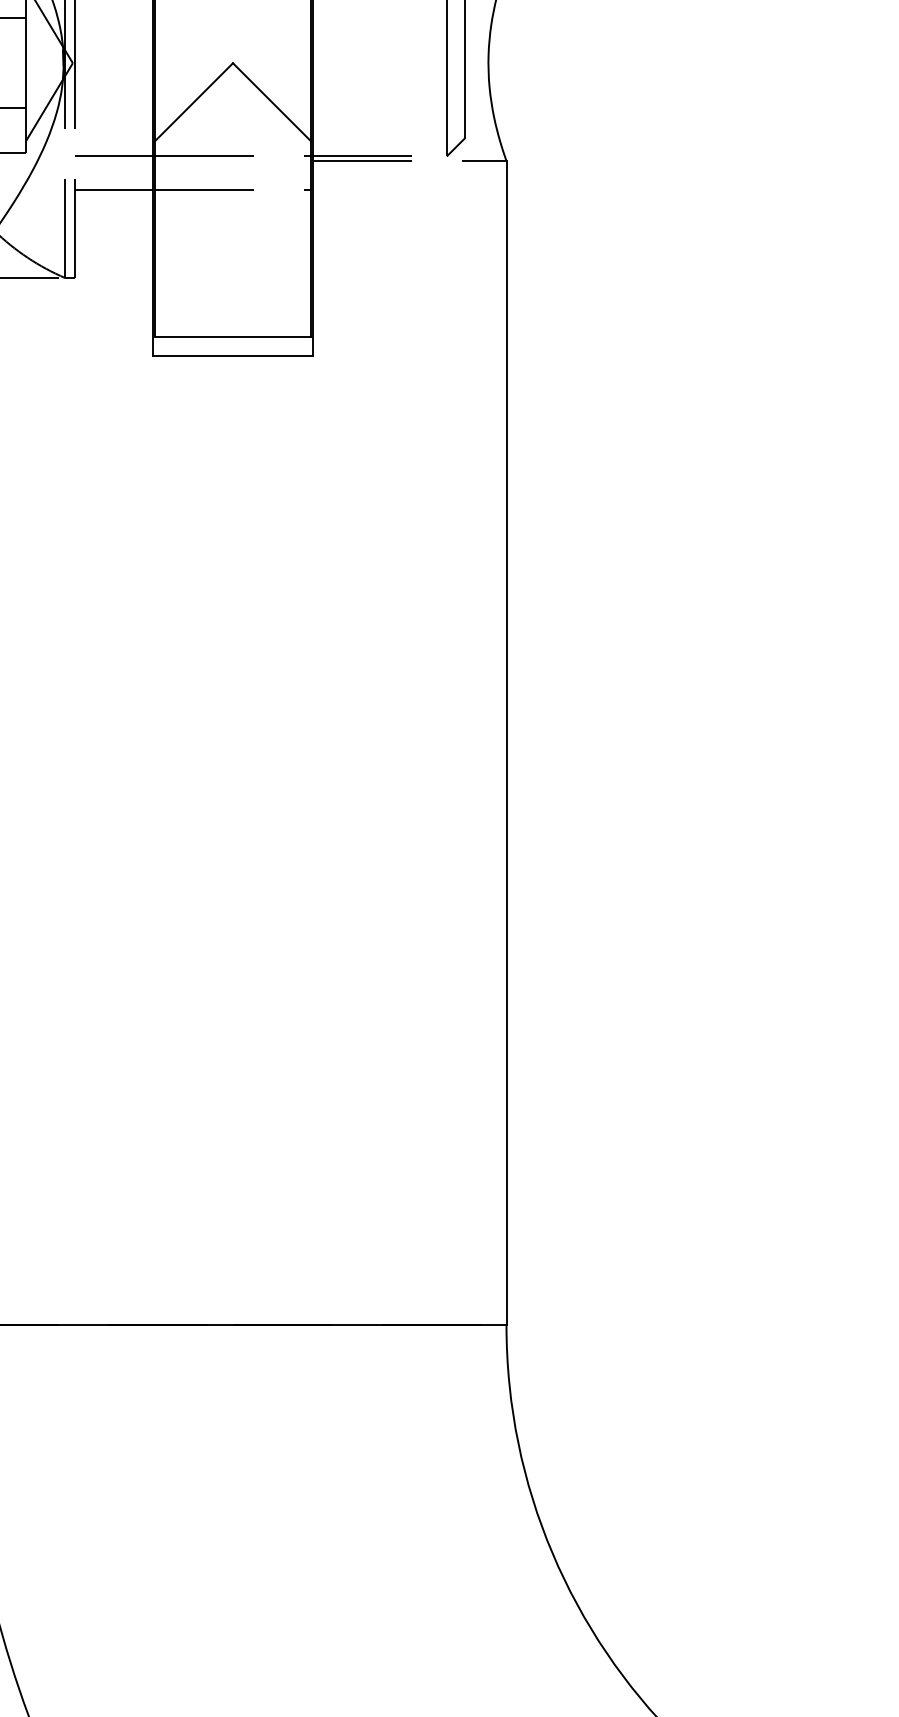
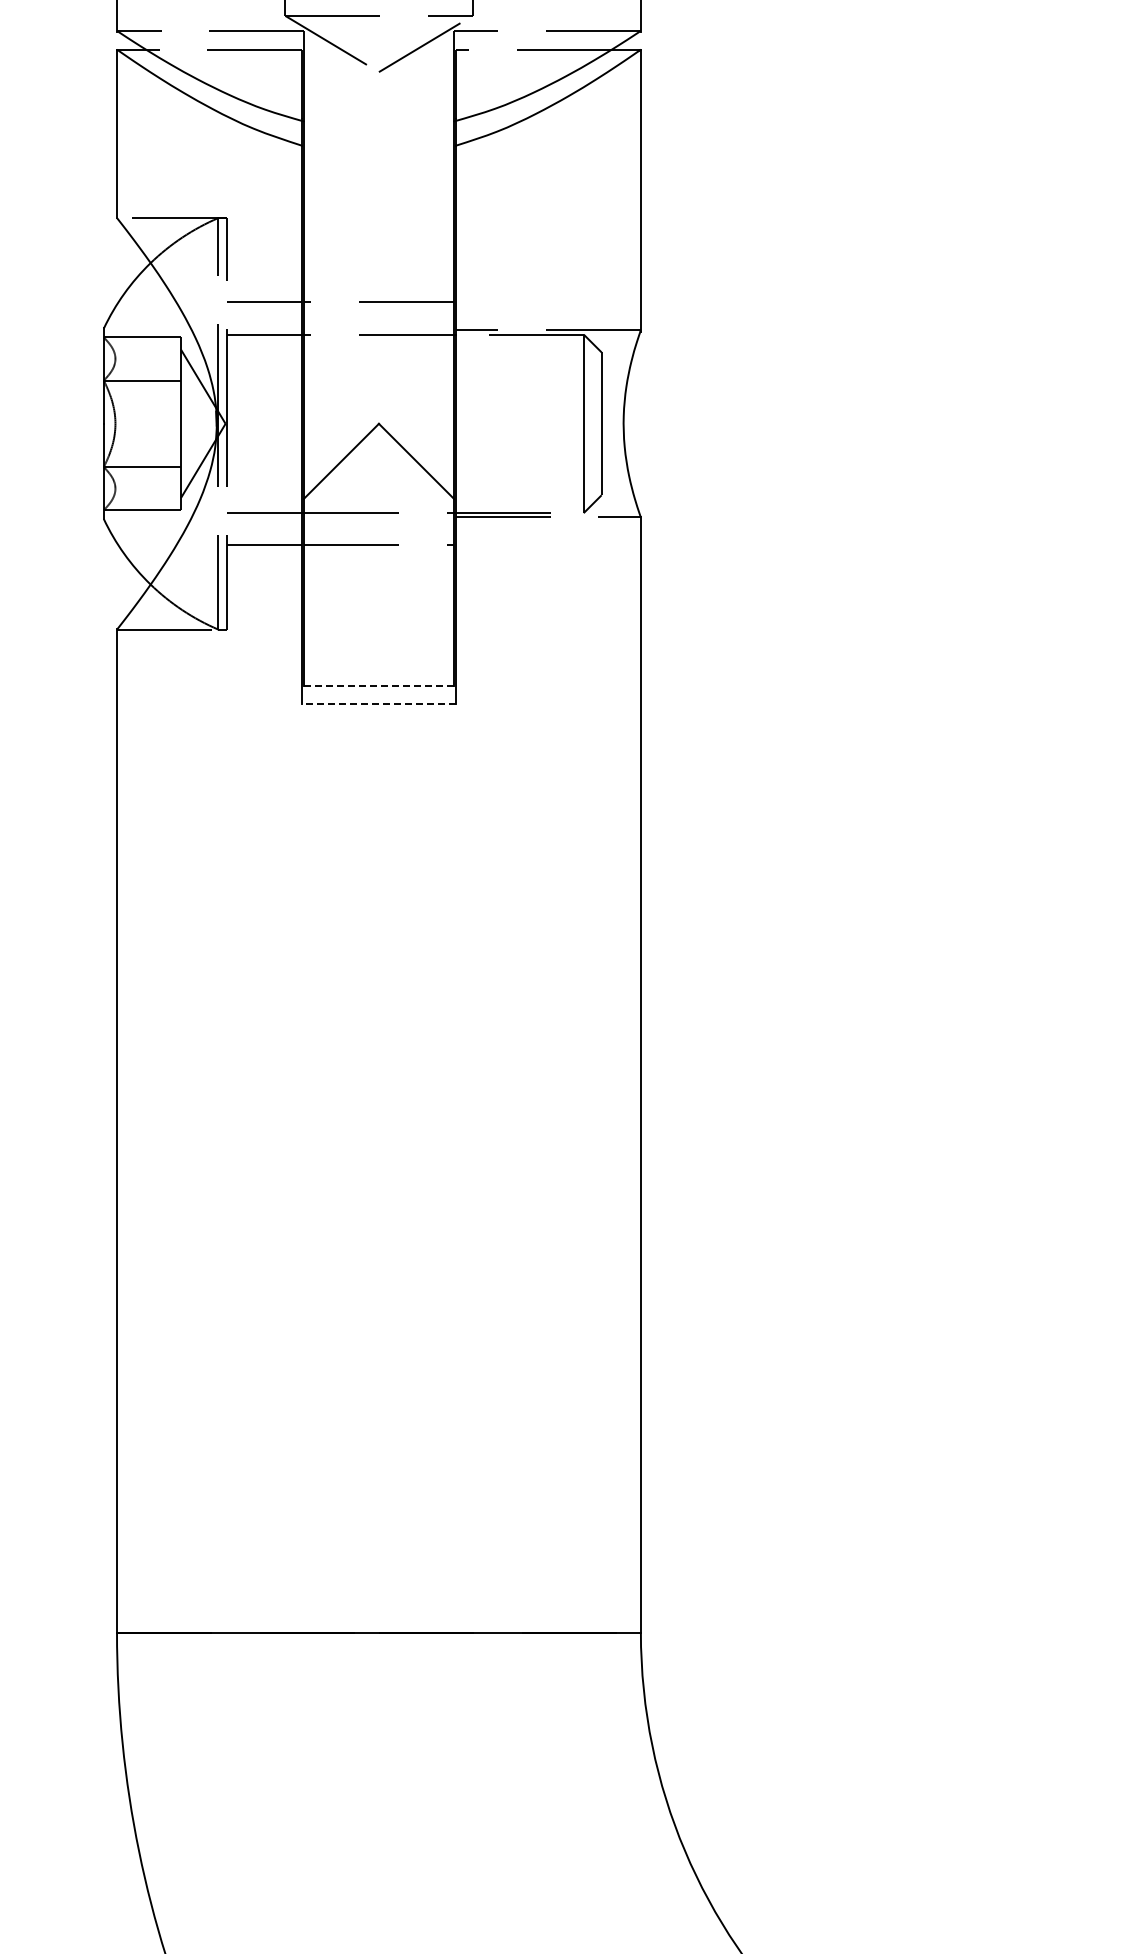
line: (232, 336) -> (378, 685), solid -> dashed
line: (232, 356) -> (378, 704), solid -> dashed

